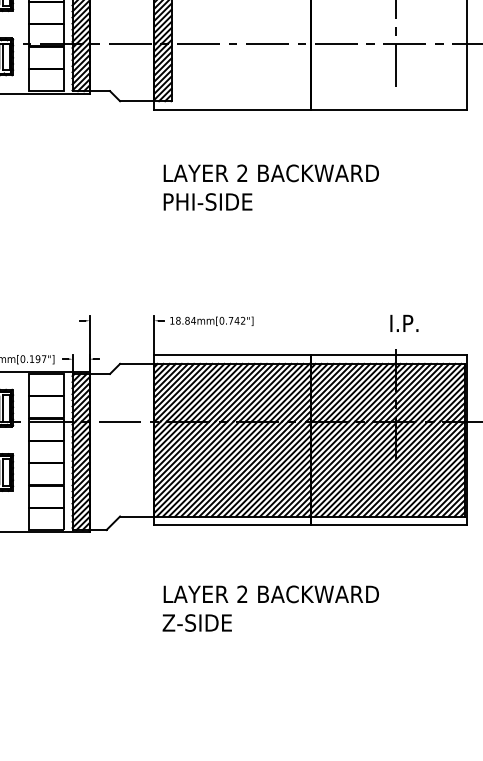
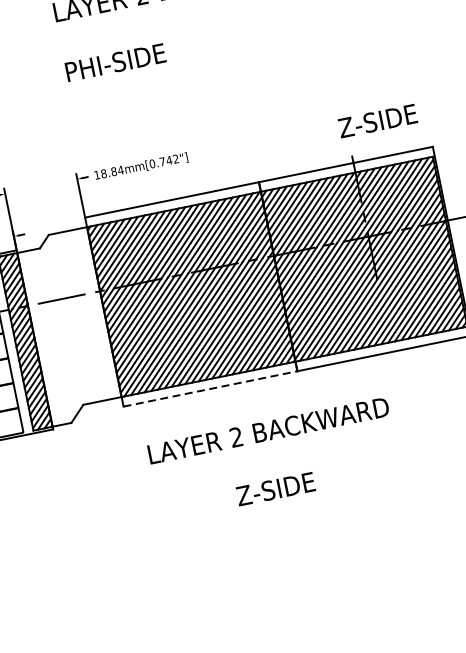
text: (207, 201) -> (114, 62), moved
text: (423, 323) -> (377, 121), I.P. -> Z-SIDE
line: (232, 525) -> (210, 389), solid -> dashed
text: (270, 594) -> (267, 431), moved
text: (196, 622) -> (274, 488), moved

